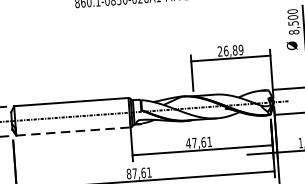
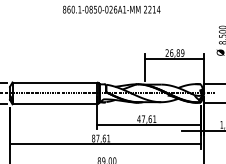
line: (74, 131) -> (55, 104), dashed -> solid

